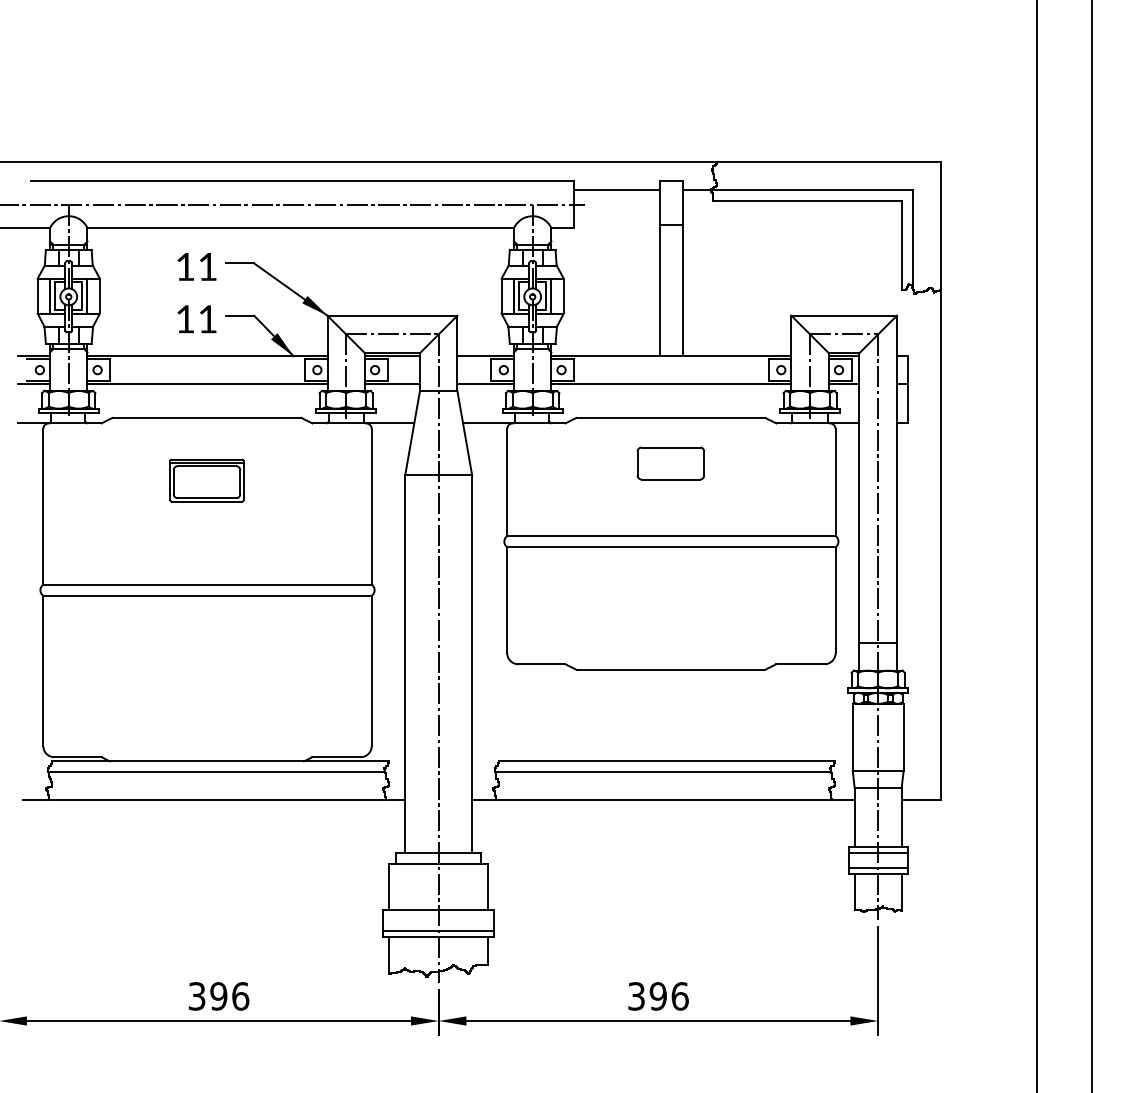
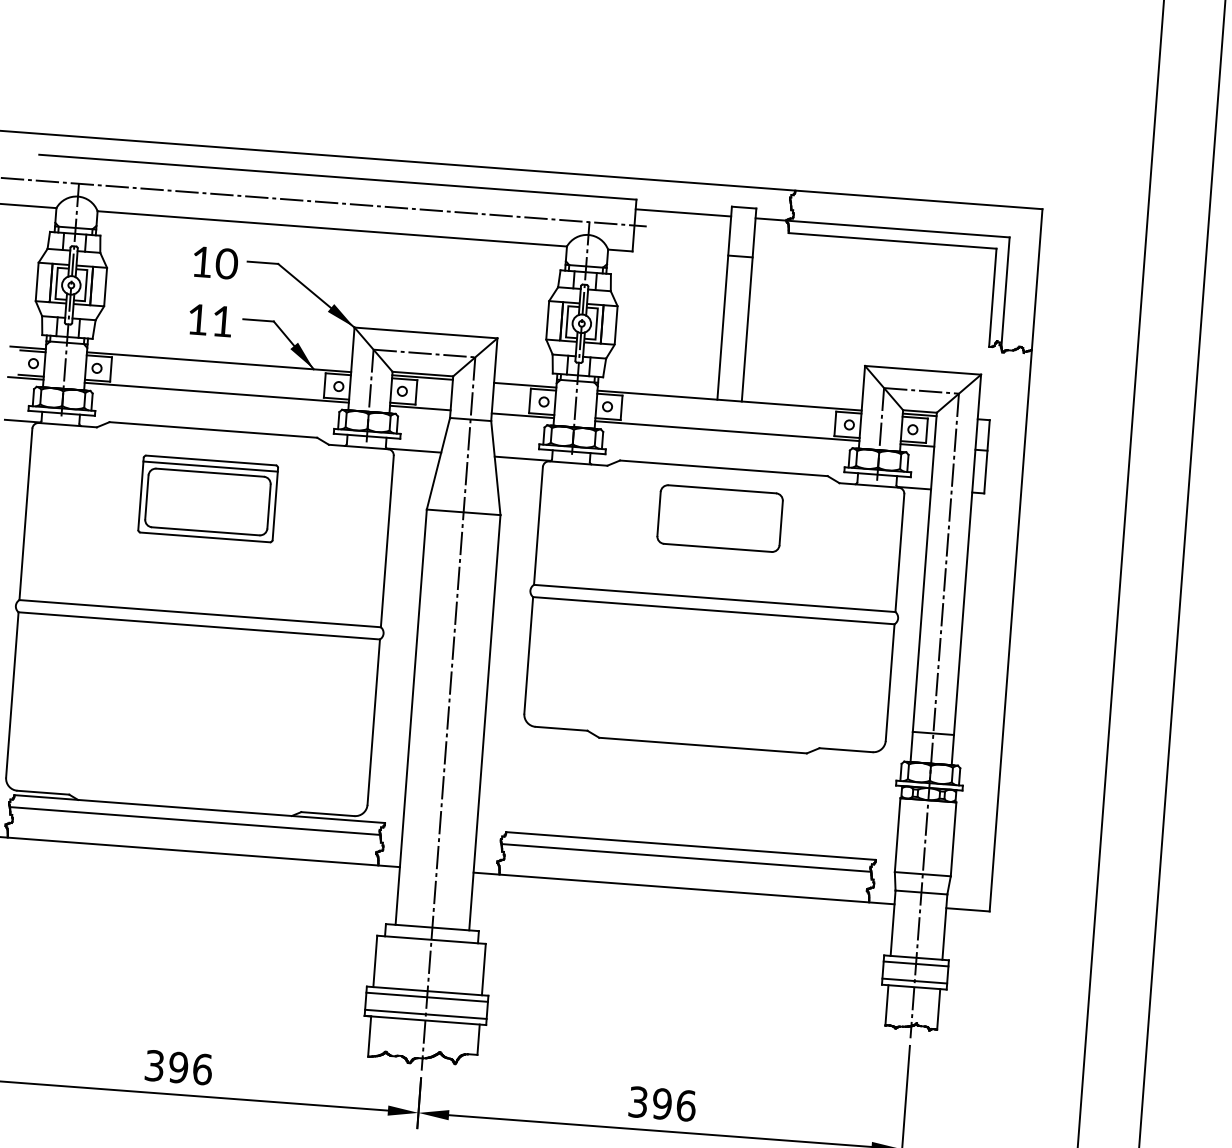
text: (207, 266) -> (226, 263), 11 -> 10
part: (670, 463) -> (719, 518), size x1.67
part: (206, 480) -> (207, 498), size x1.67
line: (438, 915) -> (427, 996), added

